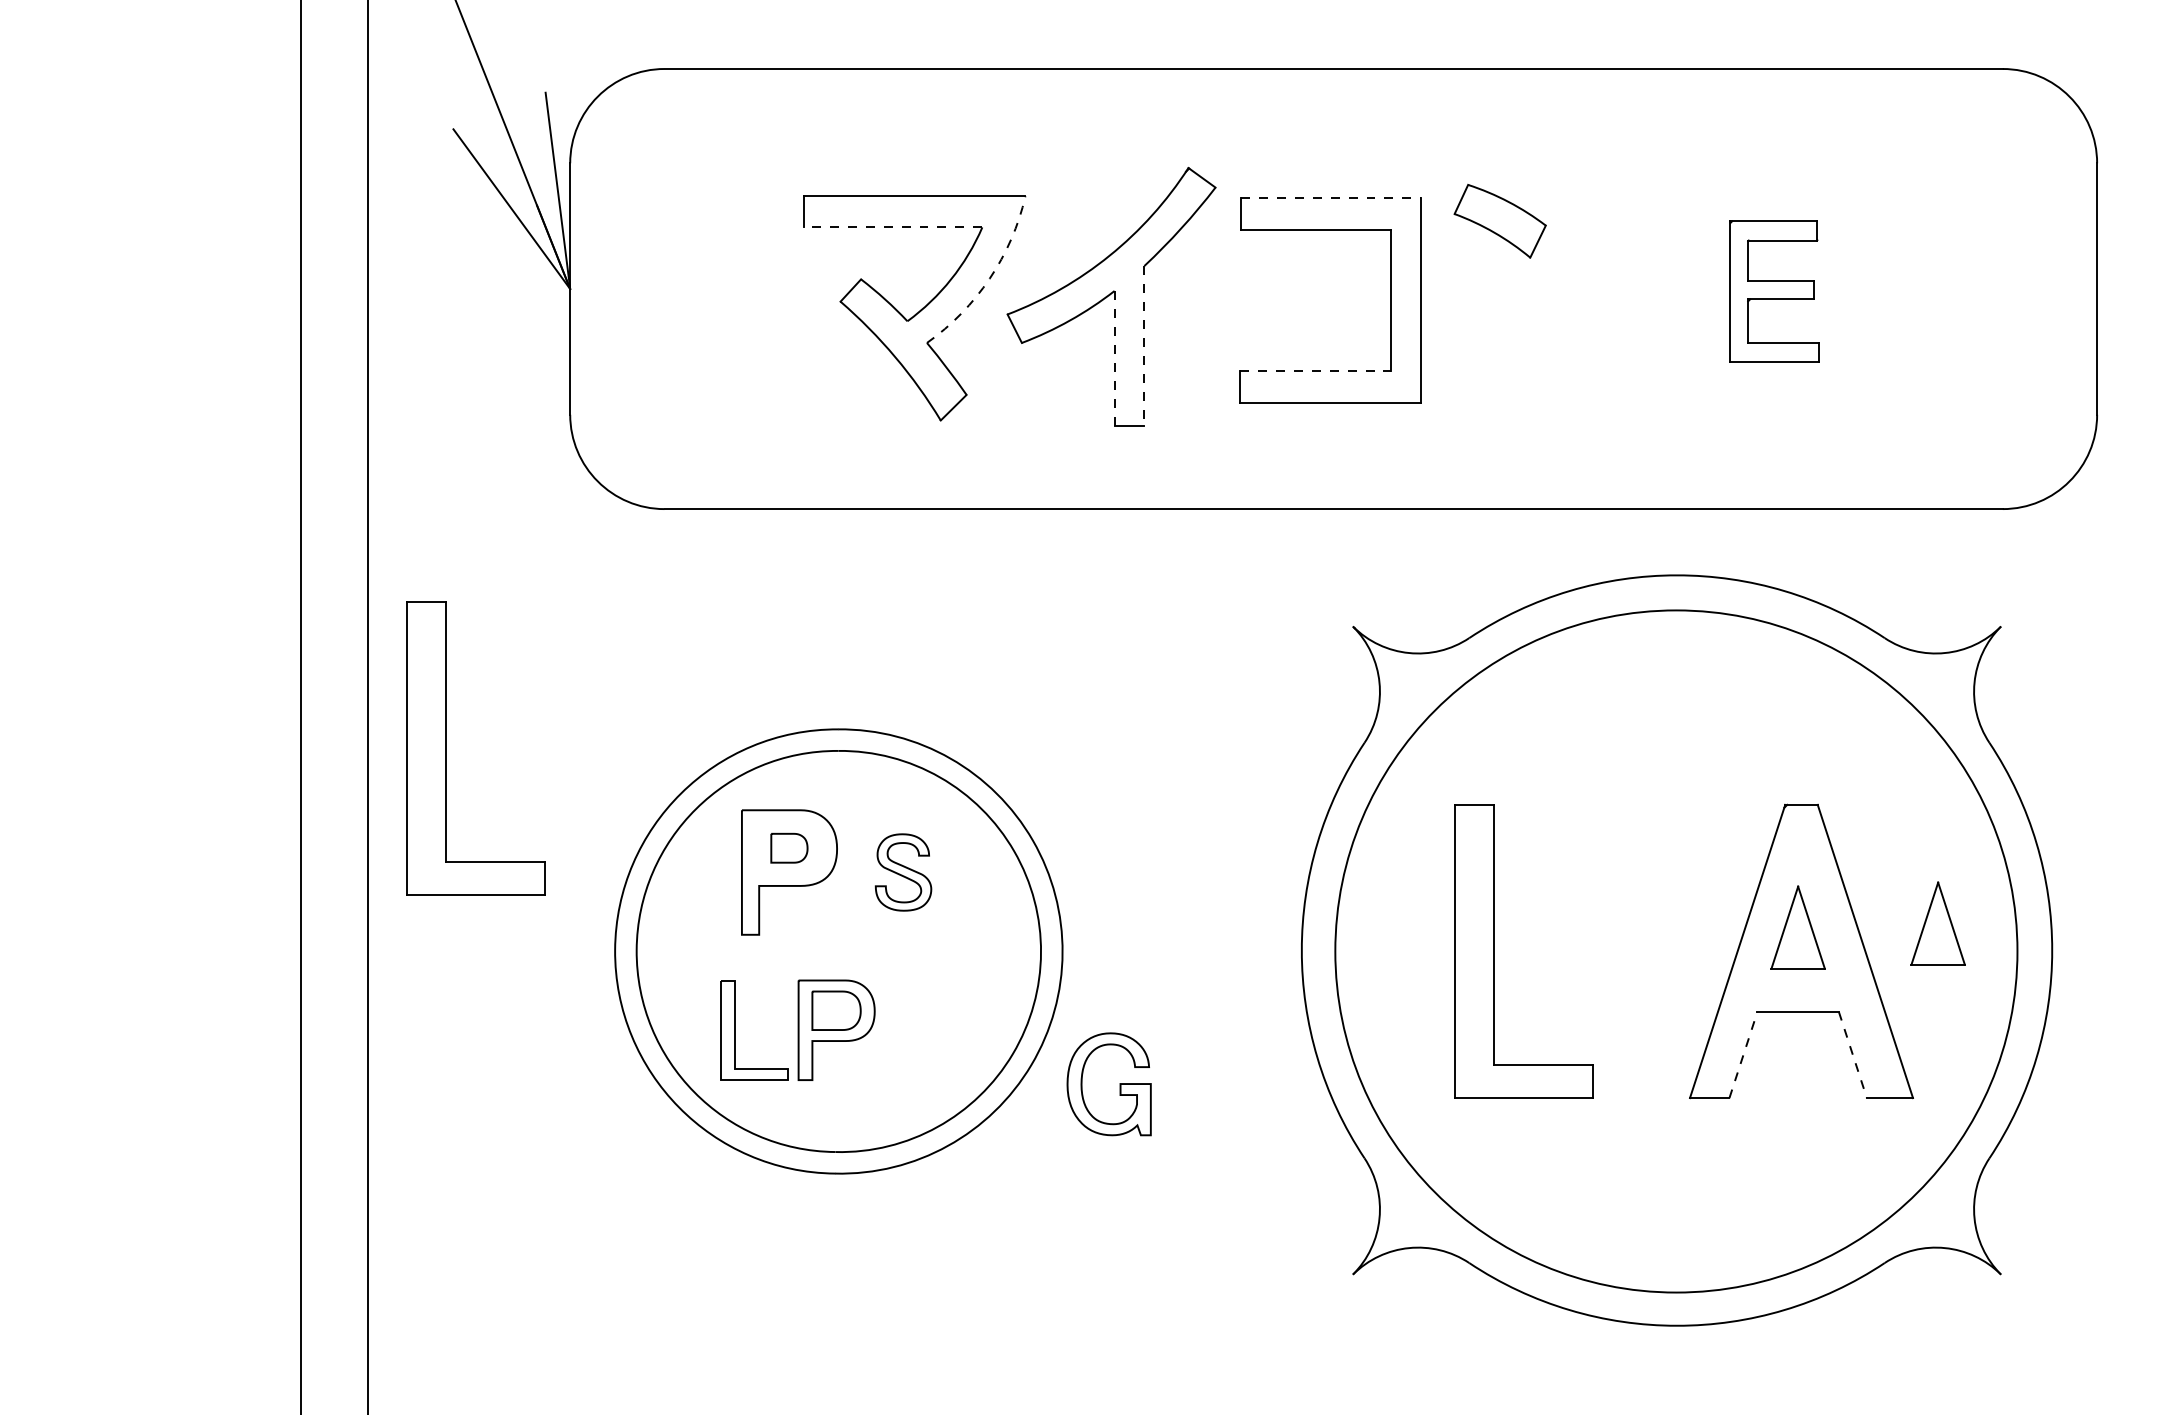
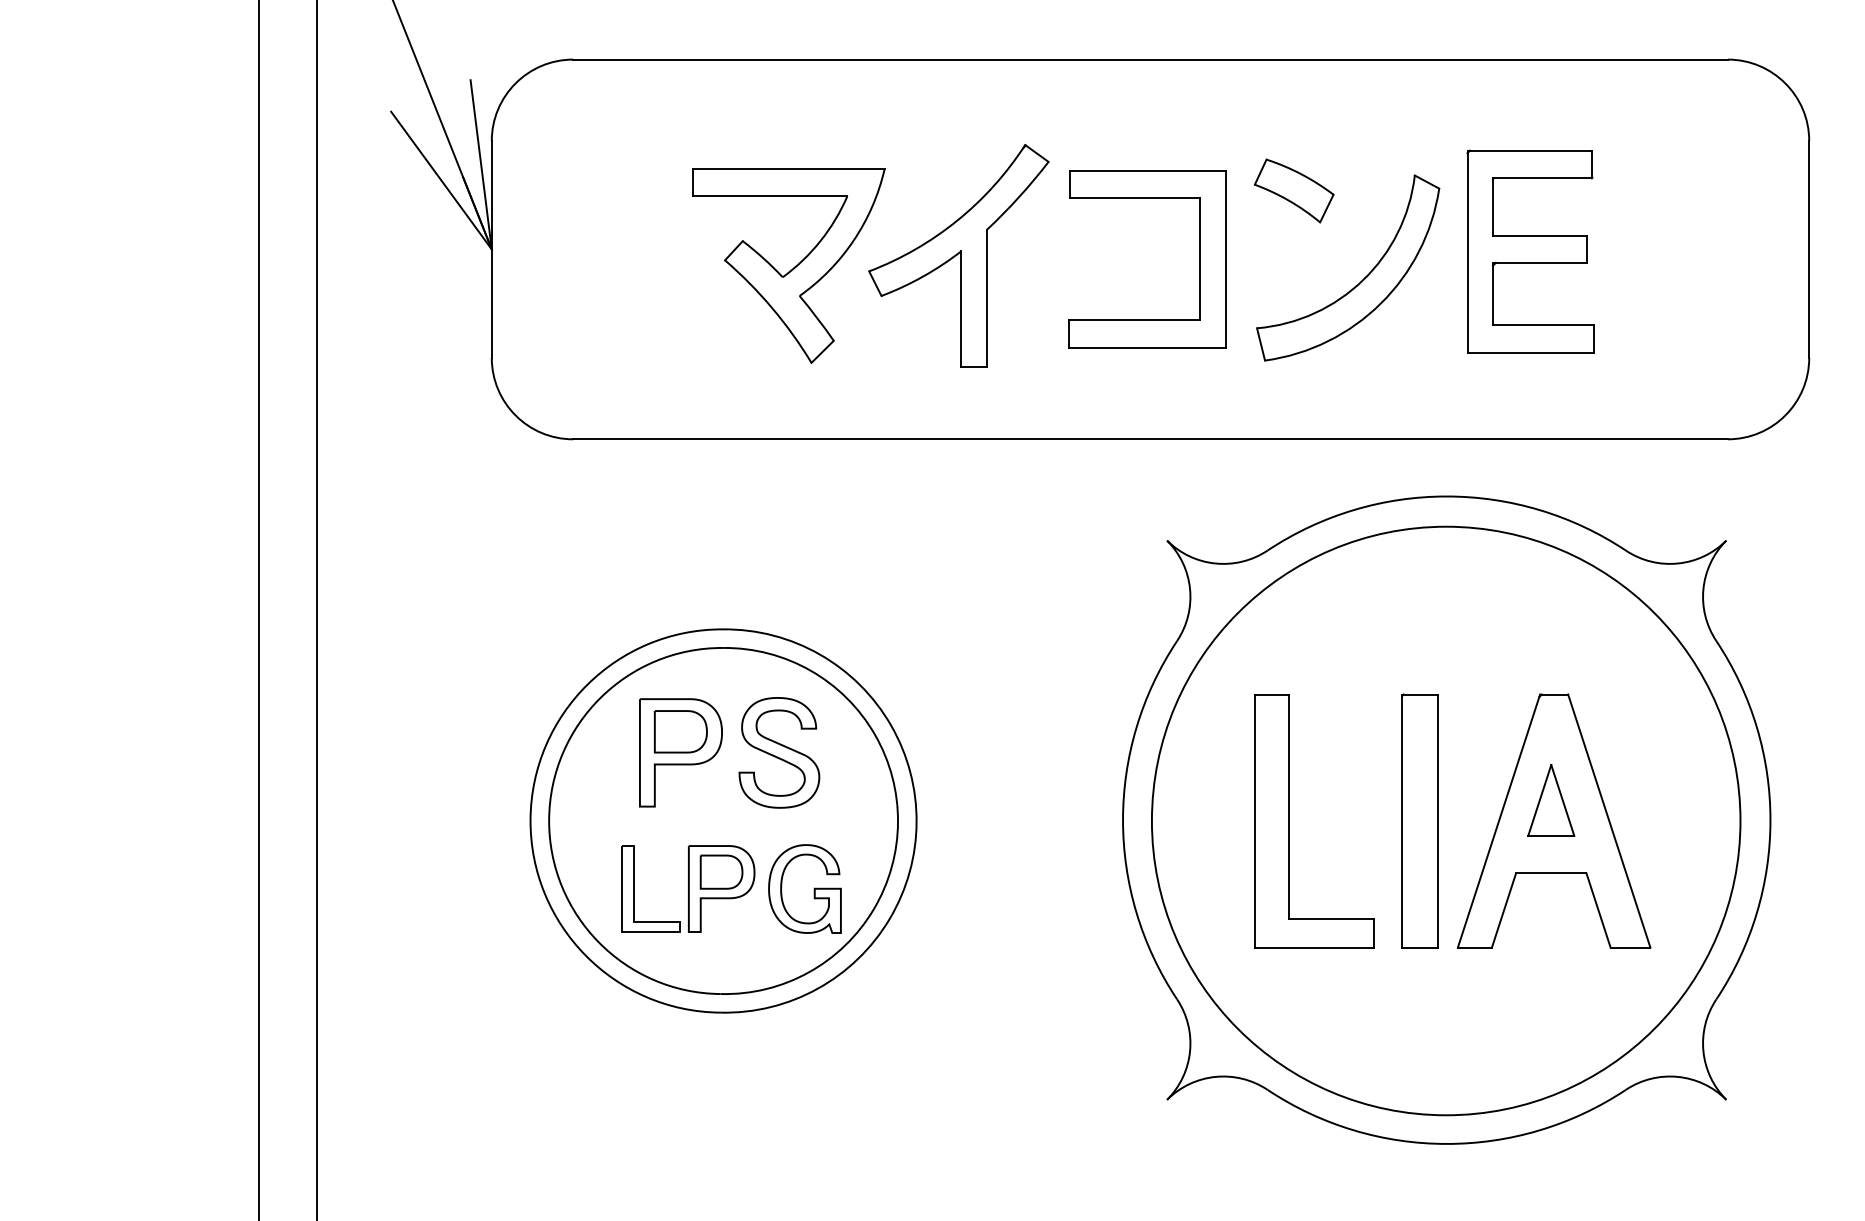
line: (1331, 197) -> (1148, 170), dashed -> solid
line: (892, 227) -> (769, 196), dashed -> solid
arc: (989, 278) -> (853, 240), dashed -> solid
part: (1774, 291) -> (1530, 251), size x1.67
part: (1577, 325) -> (1360, 280), added
line: (1144, 345) -> (987, 298), dashed -> solid
line: (1114, 357) -> (961, 308), dashed -> solid
line: (1315, 371) -> (1134, 320), dashed -> solid
part: (446, 748) -> (385, 645), removed
part: (789, 848) -> (680, 732), size x1.67
part: (903, 872) -> (779, 752), size x1.67
part: (1937, 923) -> (1671, 796), removed
part: (1645, 950) -> (1419, 820), added
line: (1743, 1054) -> (1504, 909), dashed -> solid
line: (1853, 1055) -> (1599, 910), dashed -> solid
part: (1119, 1084) -> (813, 889), moved

